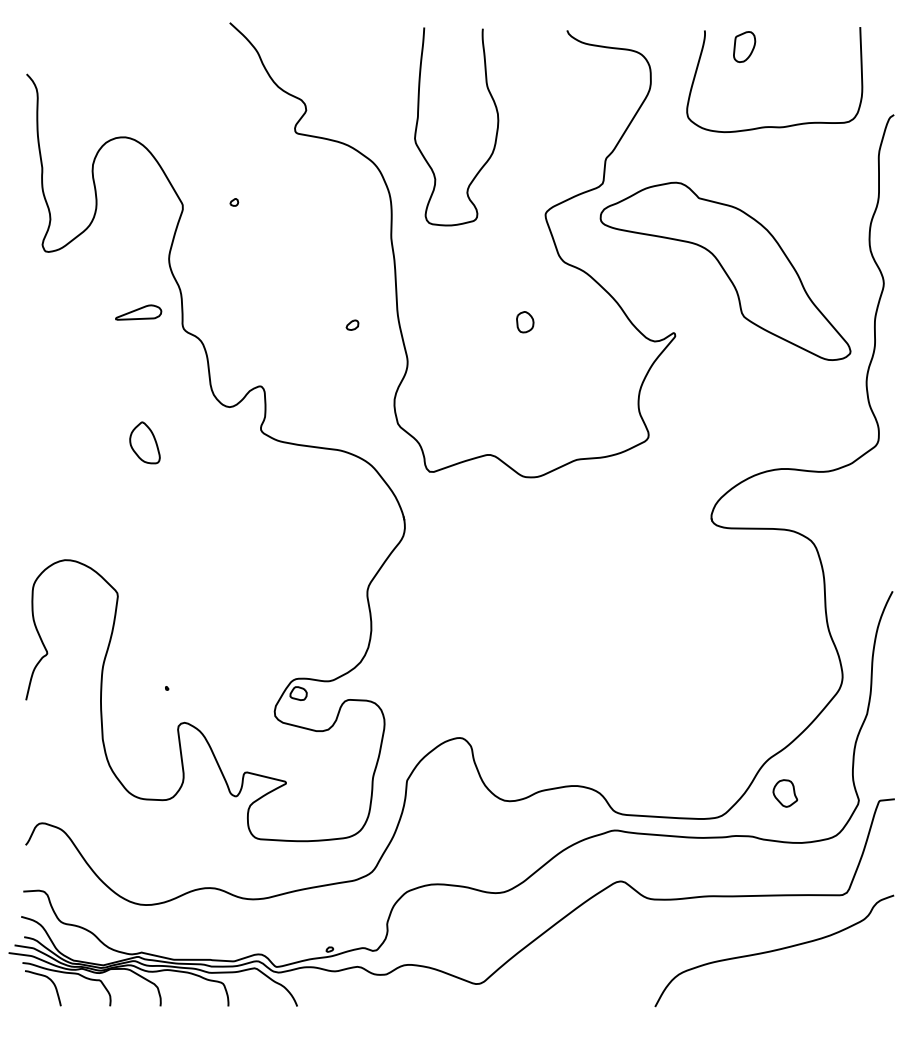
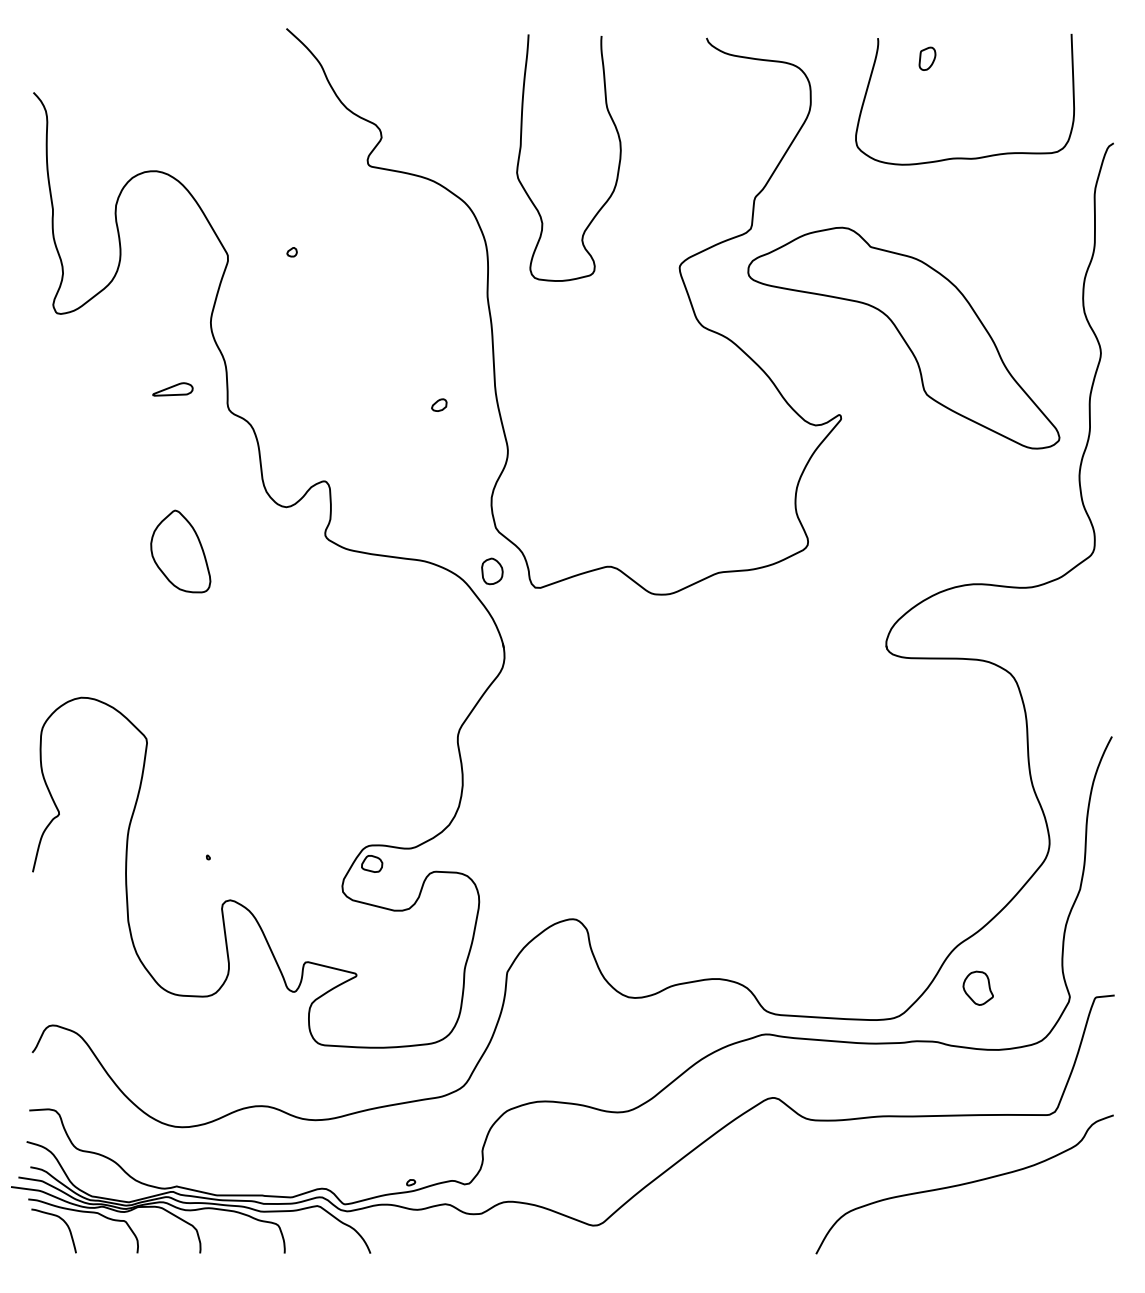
part: (744, 46) -> (927, 58), size x0.6
part: (138, 312) -> (172, 389), size x0.7
part: (525, 322) -> (492, 571), moved
part: (144, 442) -> (180, 551), size x1.6

